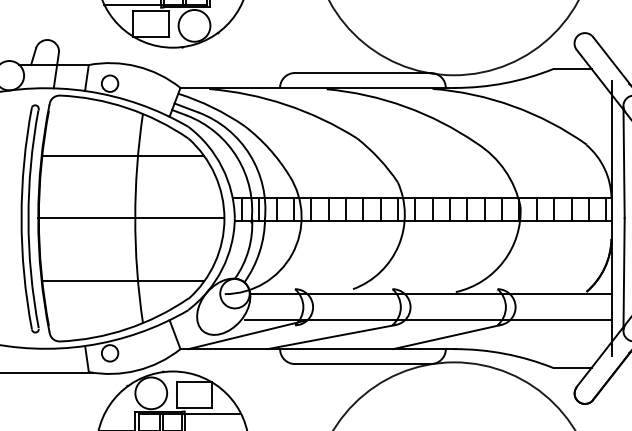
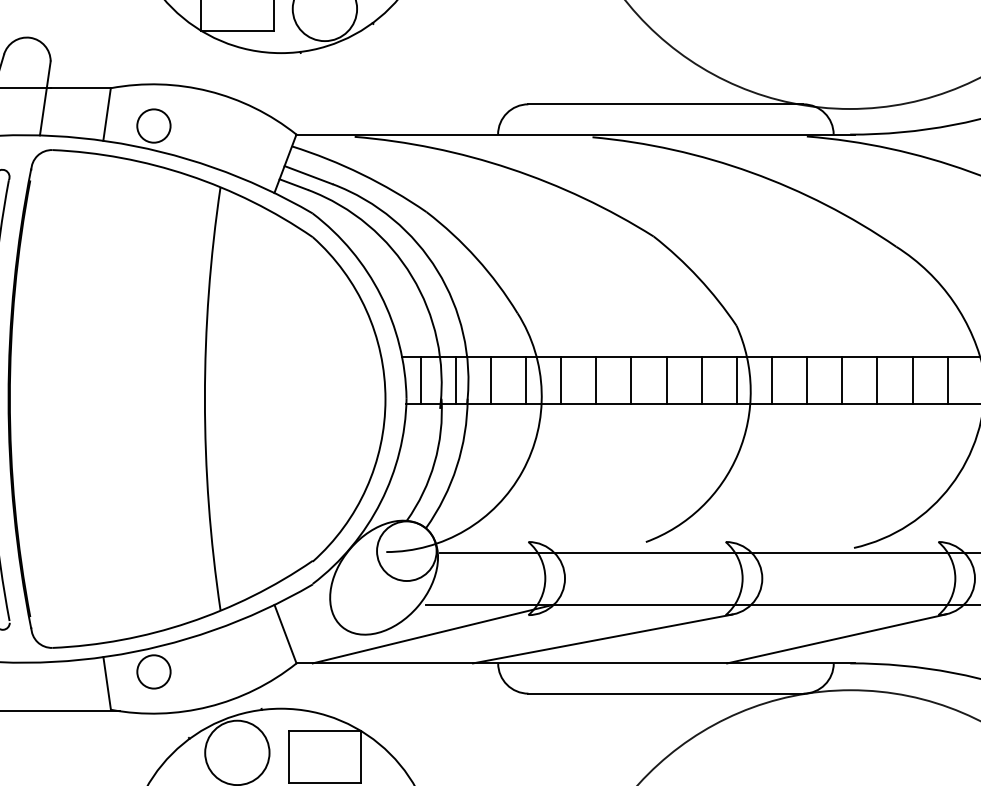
line: (122, 156) -> (179, 273), removed
line: (131, 218) -> (197, 398), removed
line: (122, 280) -> (179, 524), removed

